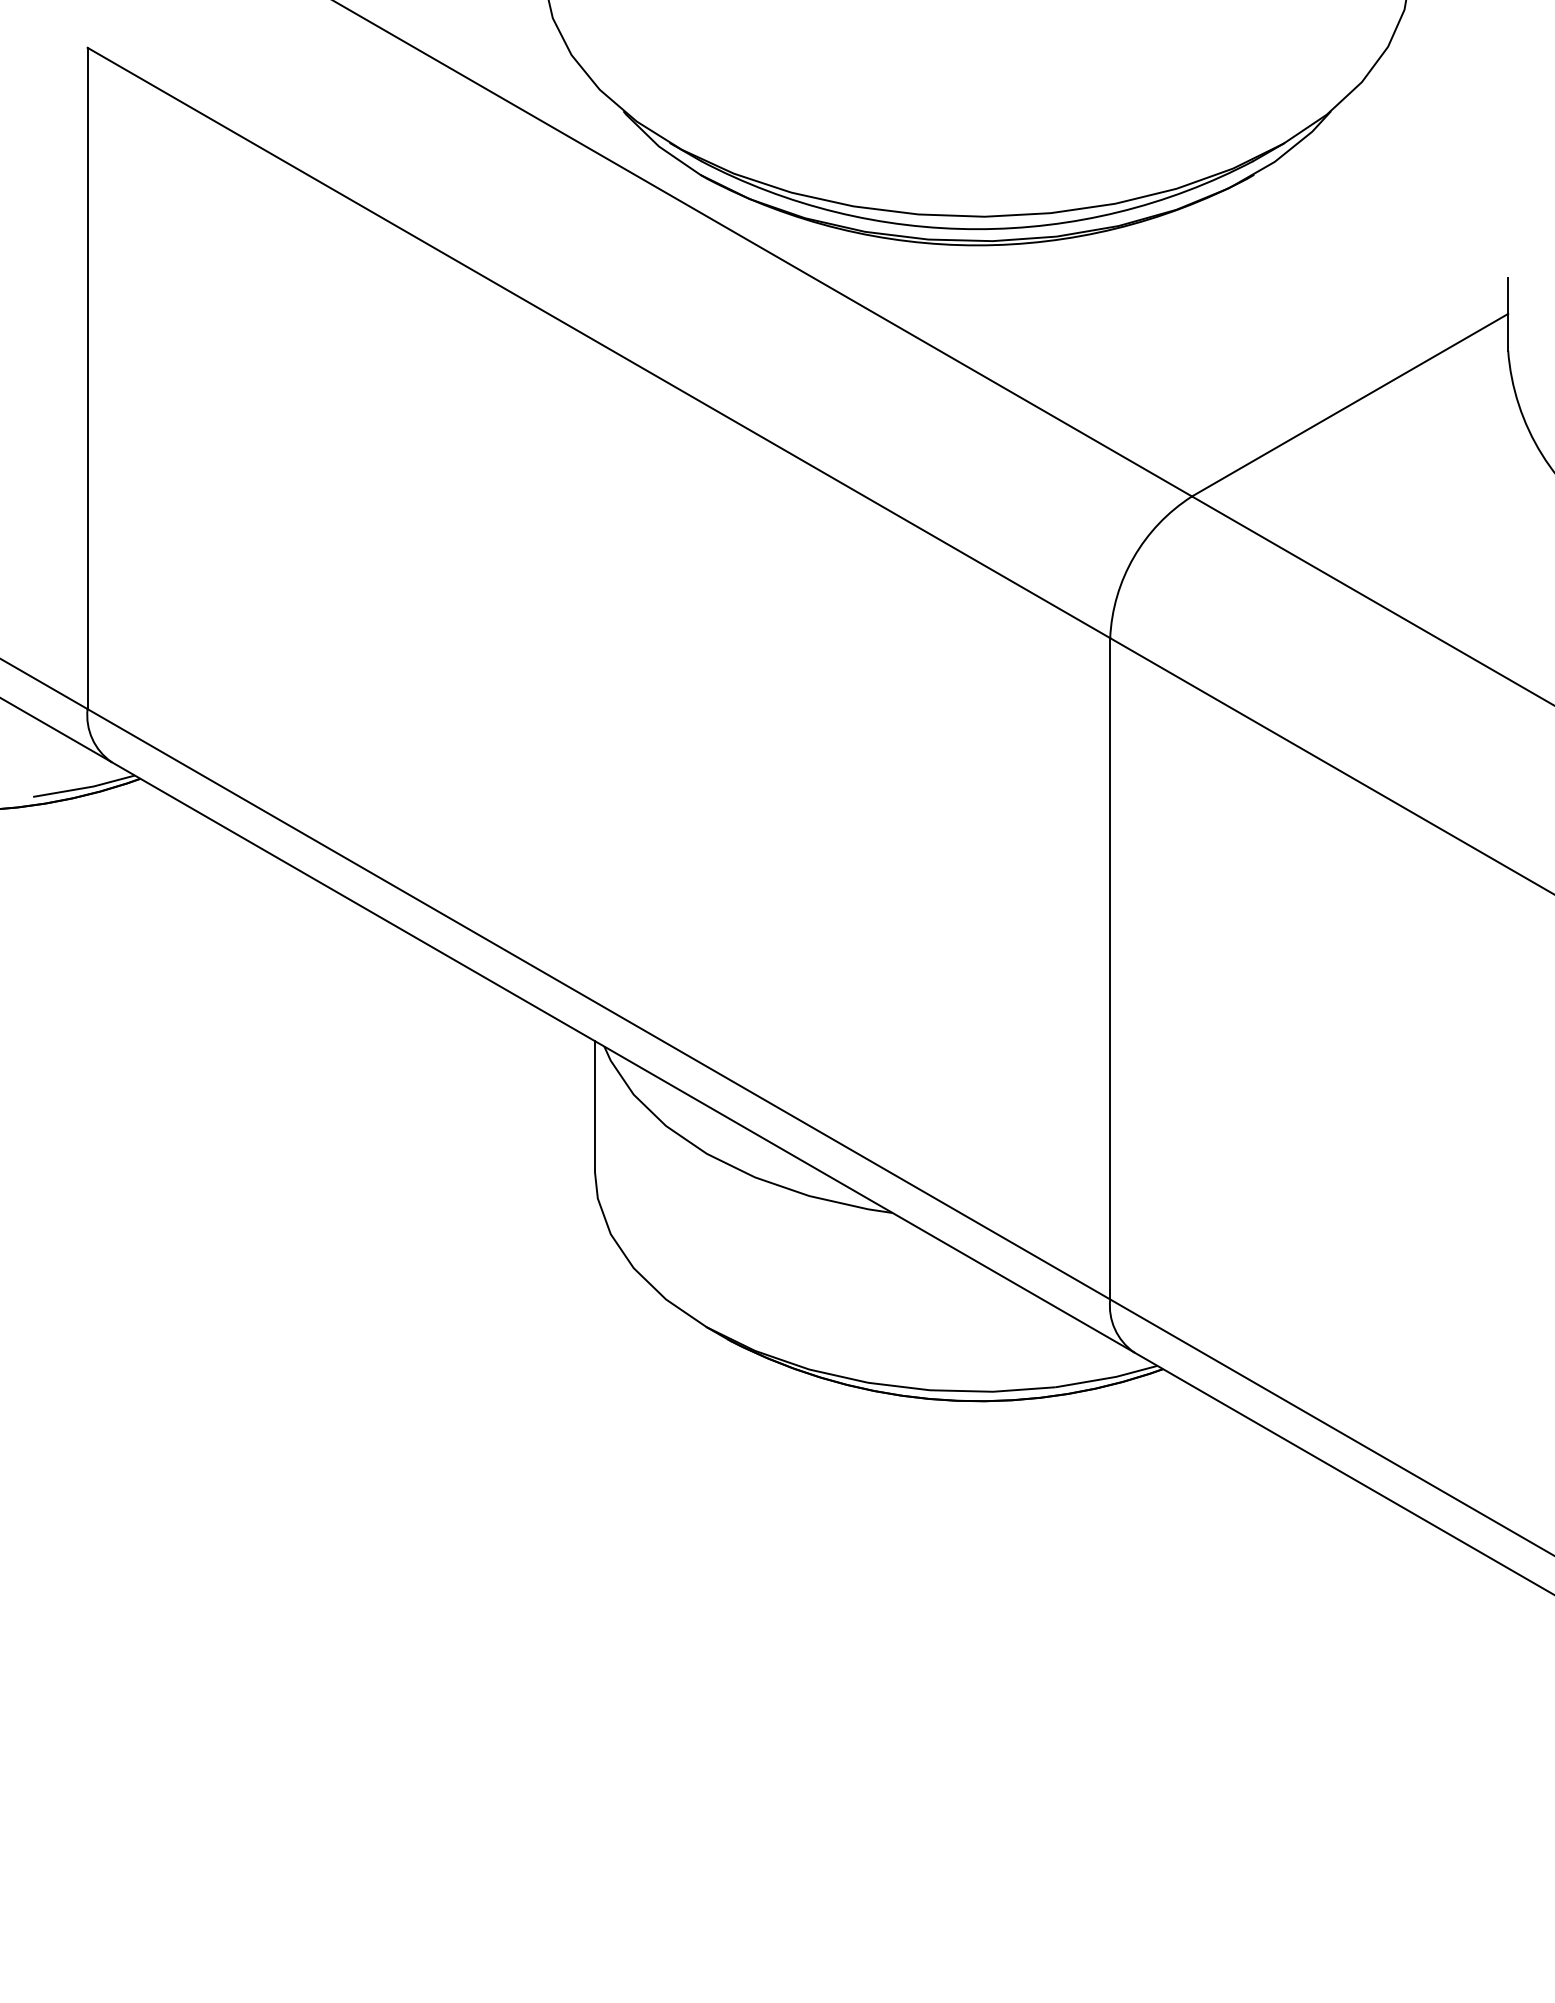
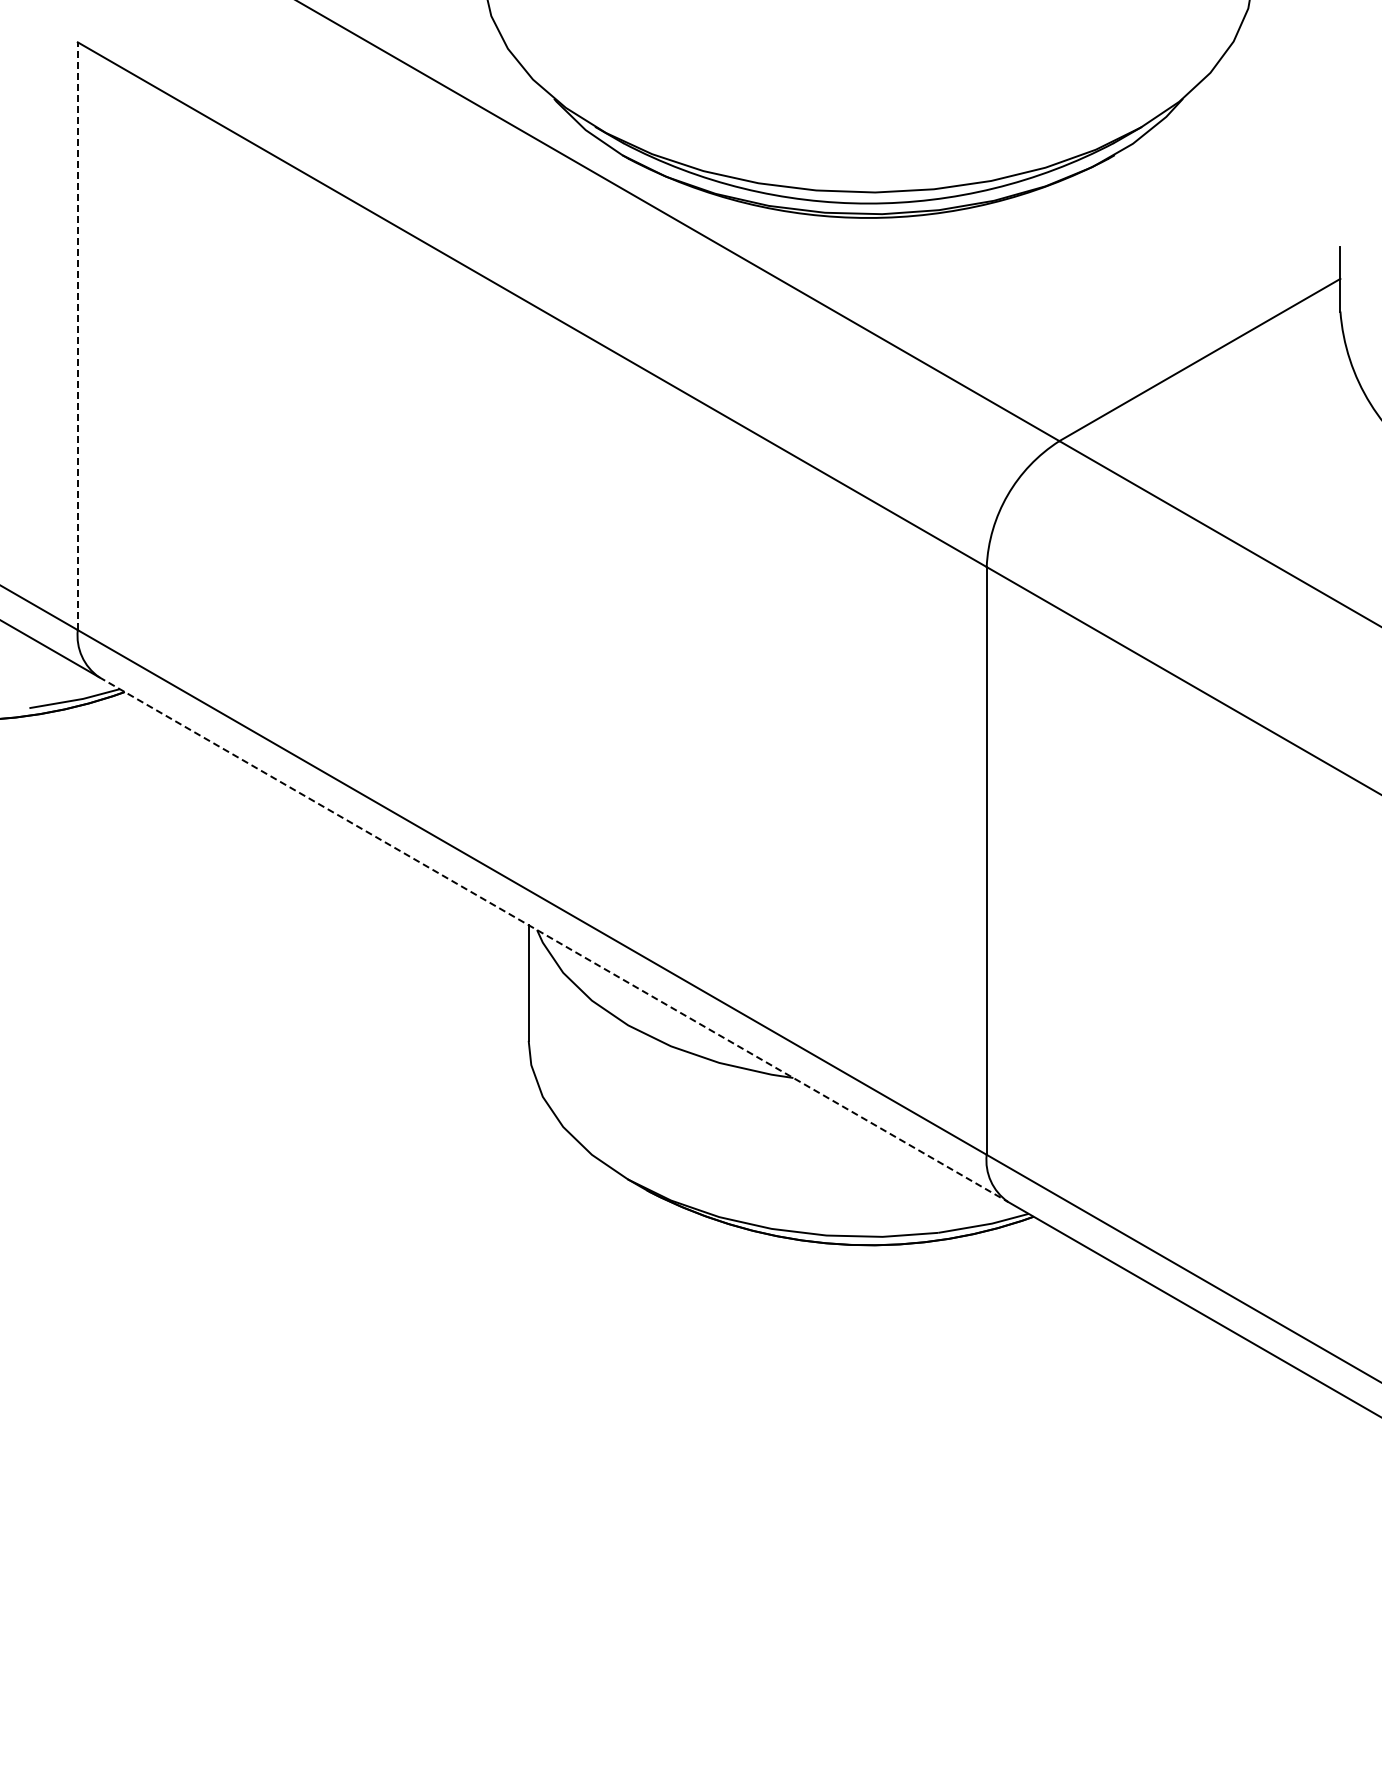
line: (87, 378) -> (77, 336), solid -> dashed
line: (622, 1057) -> (553, 939), solid -> dashed

